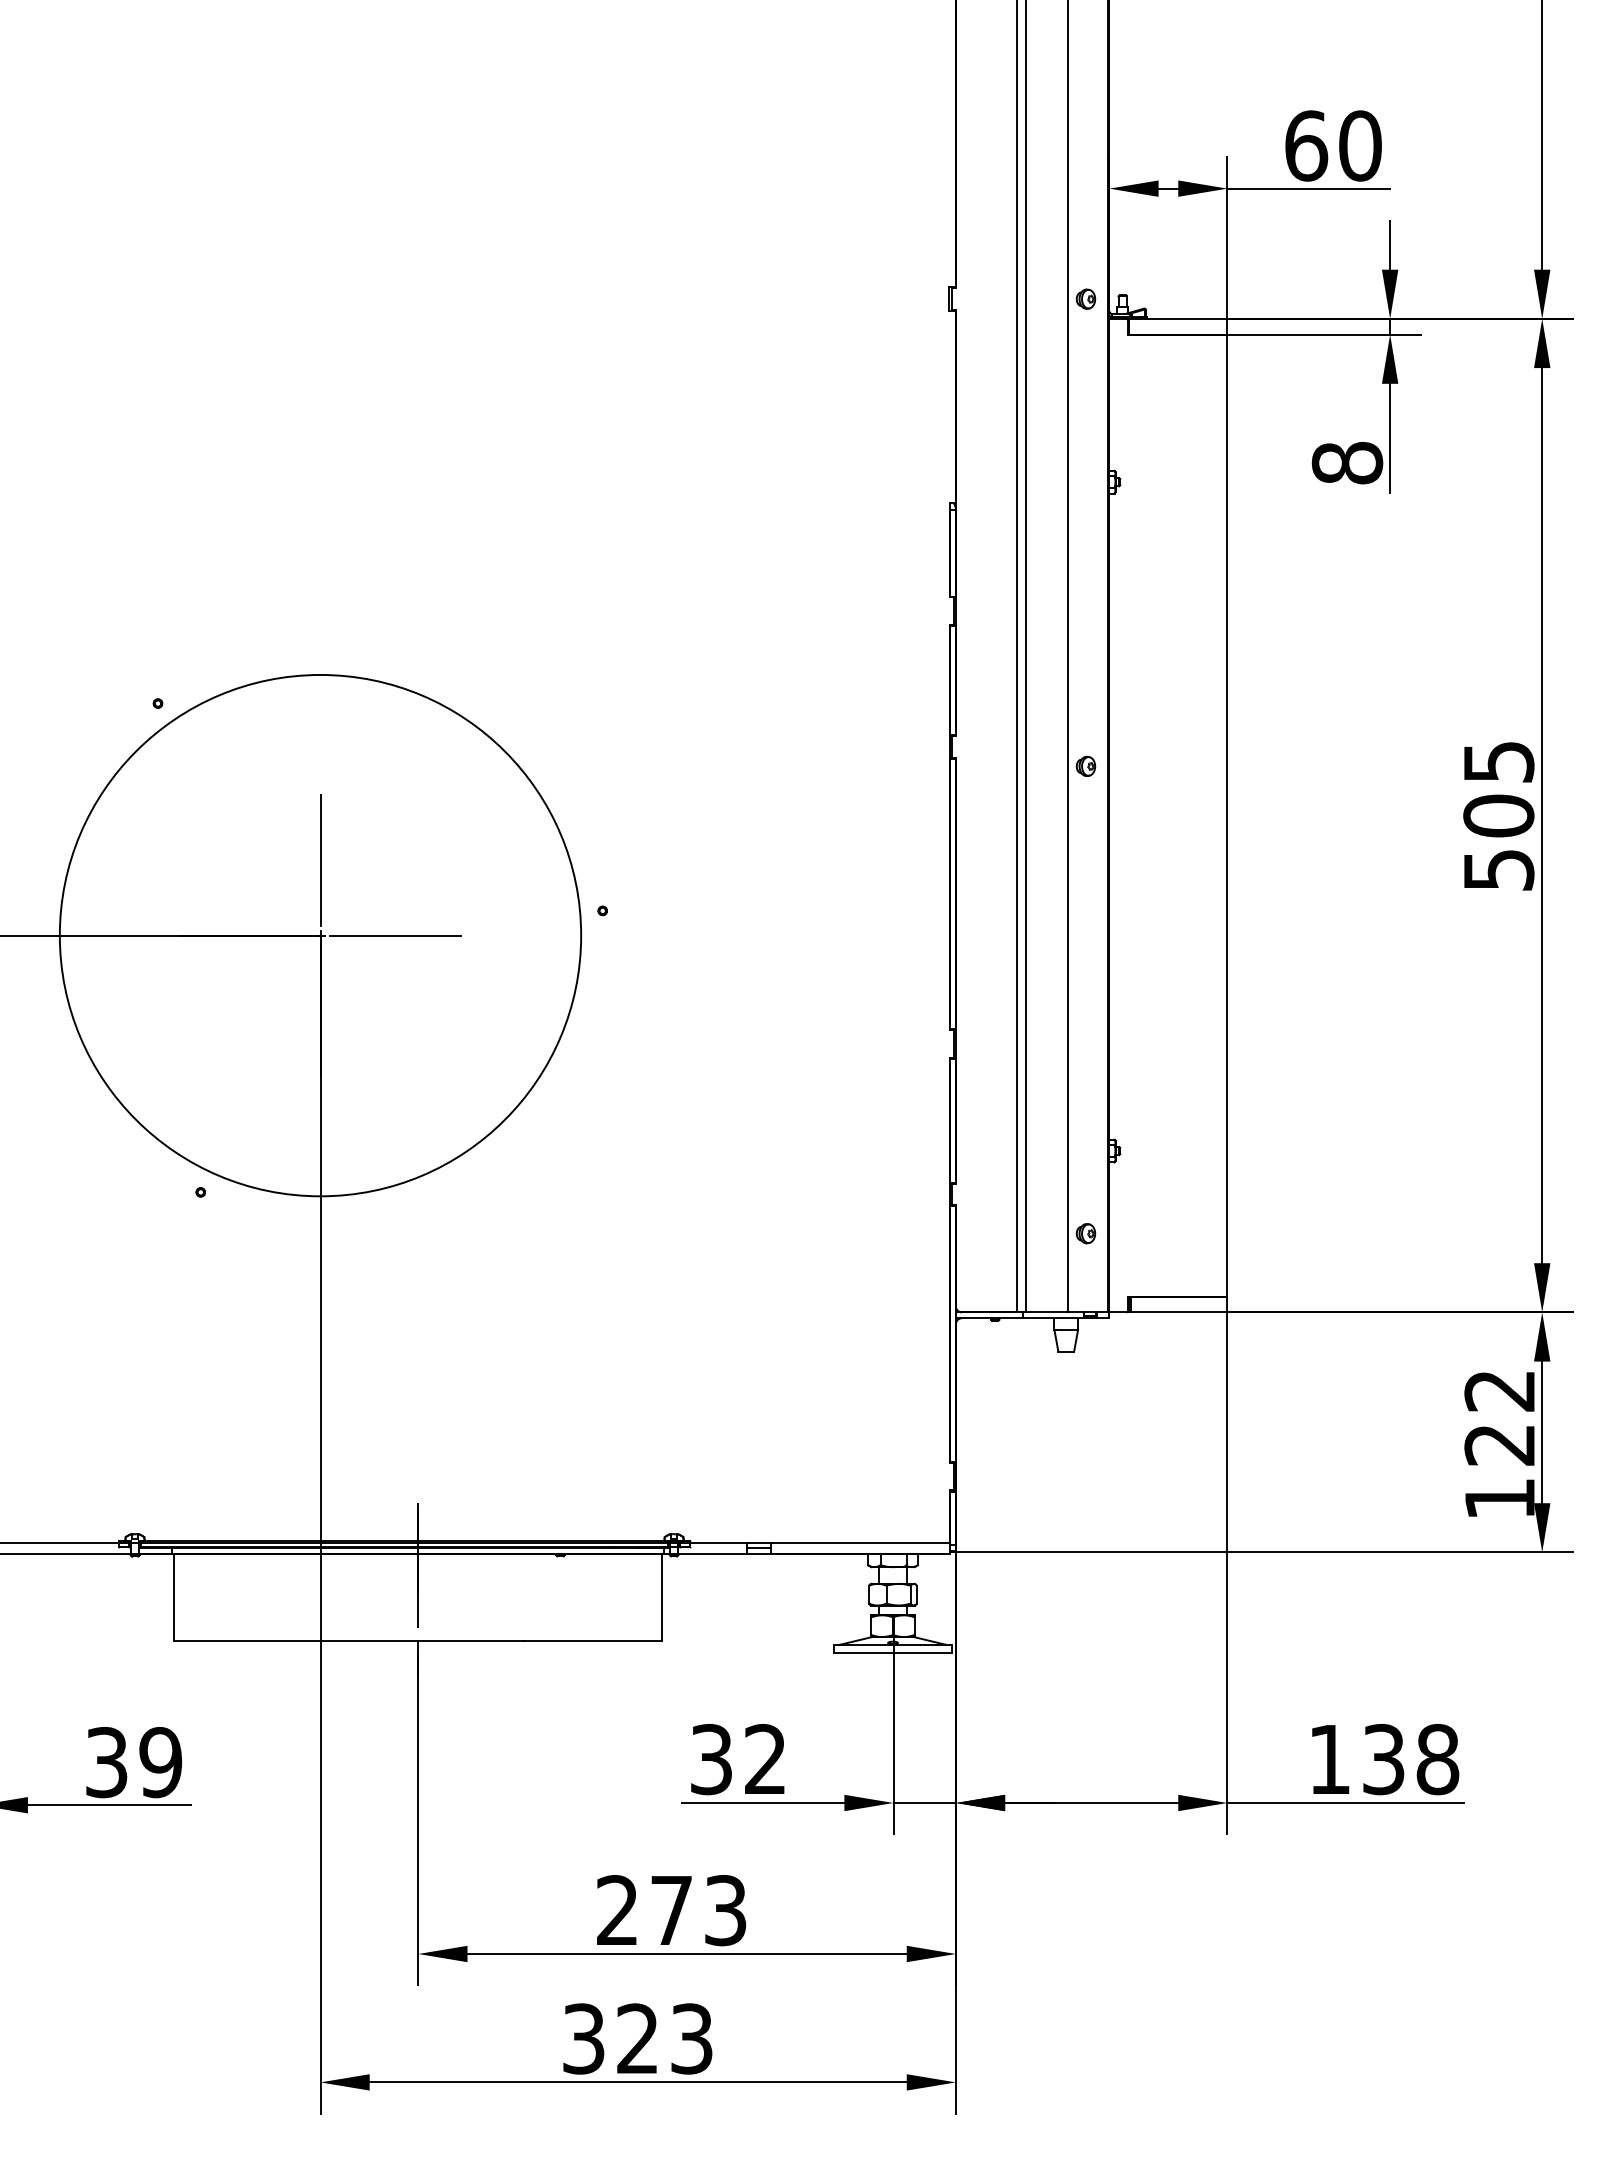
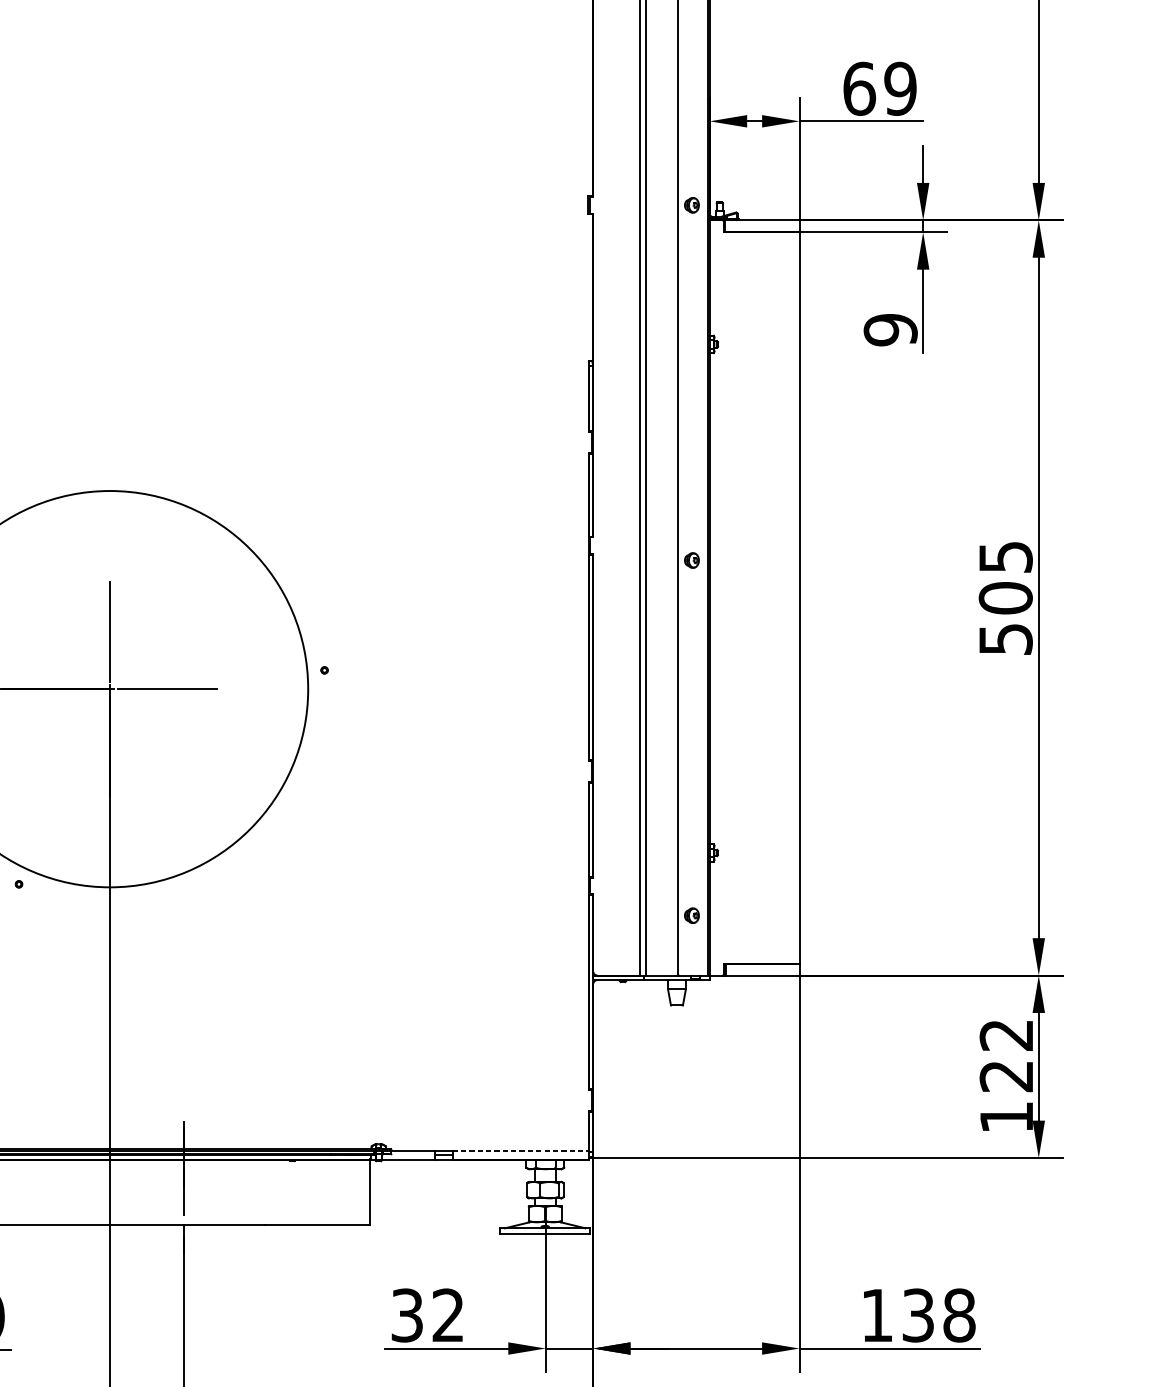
text: (1359, 145) -> (899, 88), 60 -> 69
text: (1347, 463) -> (890, 330), 8 -> 9
line: (860, 1542) -> (520, 1150), solid -> dashed

